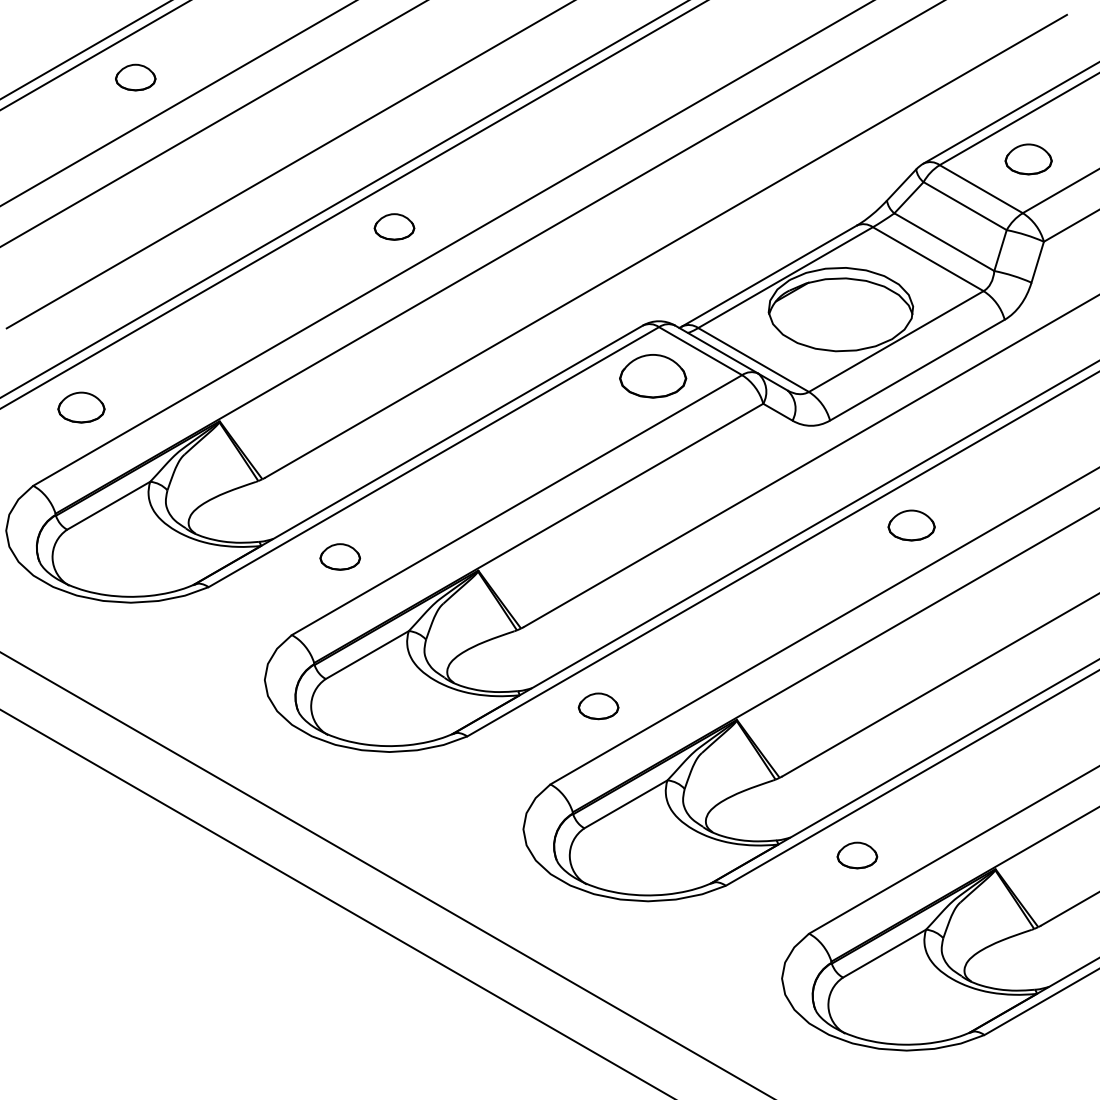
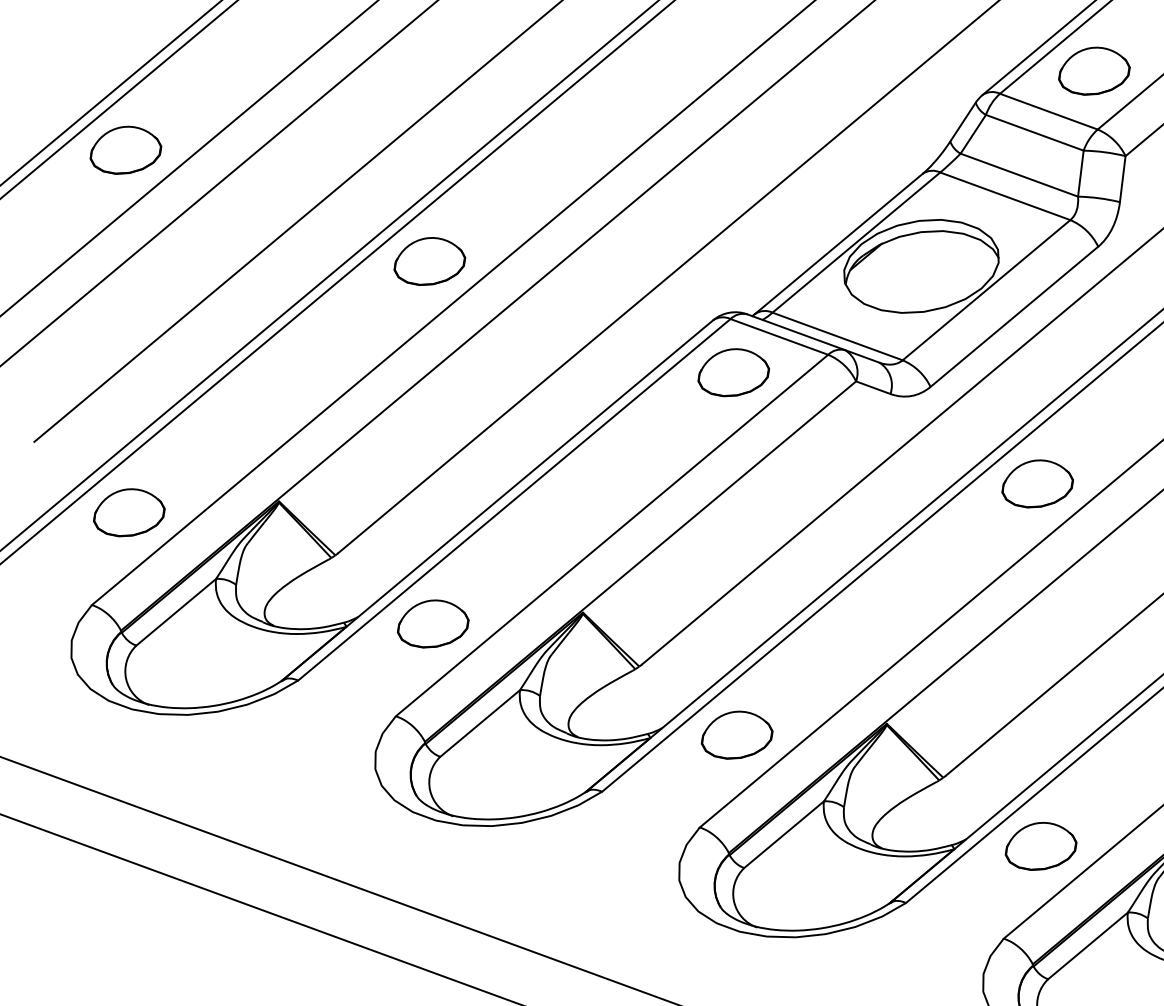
part: (135, 77) -> (125, 150), size x1.67
part: (1028, 159) -> (1093, 71), size x1.43
part: (394, 226) -> (429, 260), size x1.67
part: (81, 407) -> (128, 512), size x1.43
part: (911, 525) -> (1037, 483), size x1.43
part: (340, 556) -> (433, 623), size x1.67
part: (598, 706) -> (736, 735), size x1.67
part: (857, 855) -> (1040, 846), size x1.67

